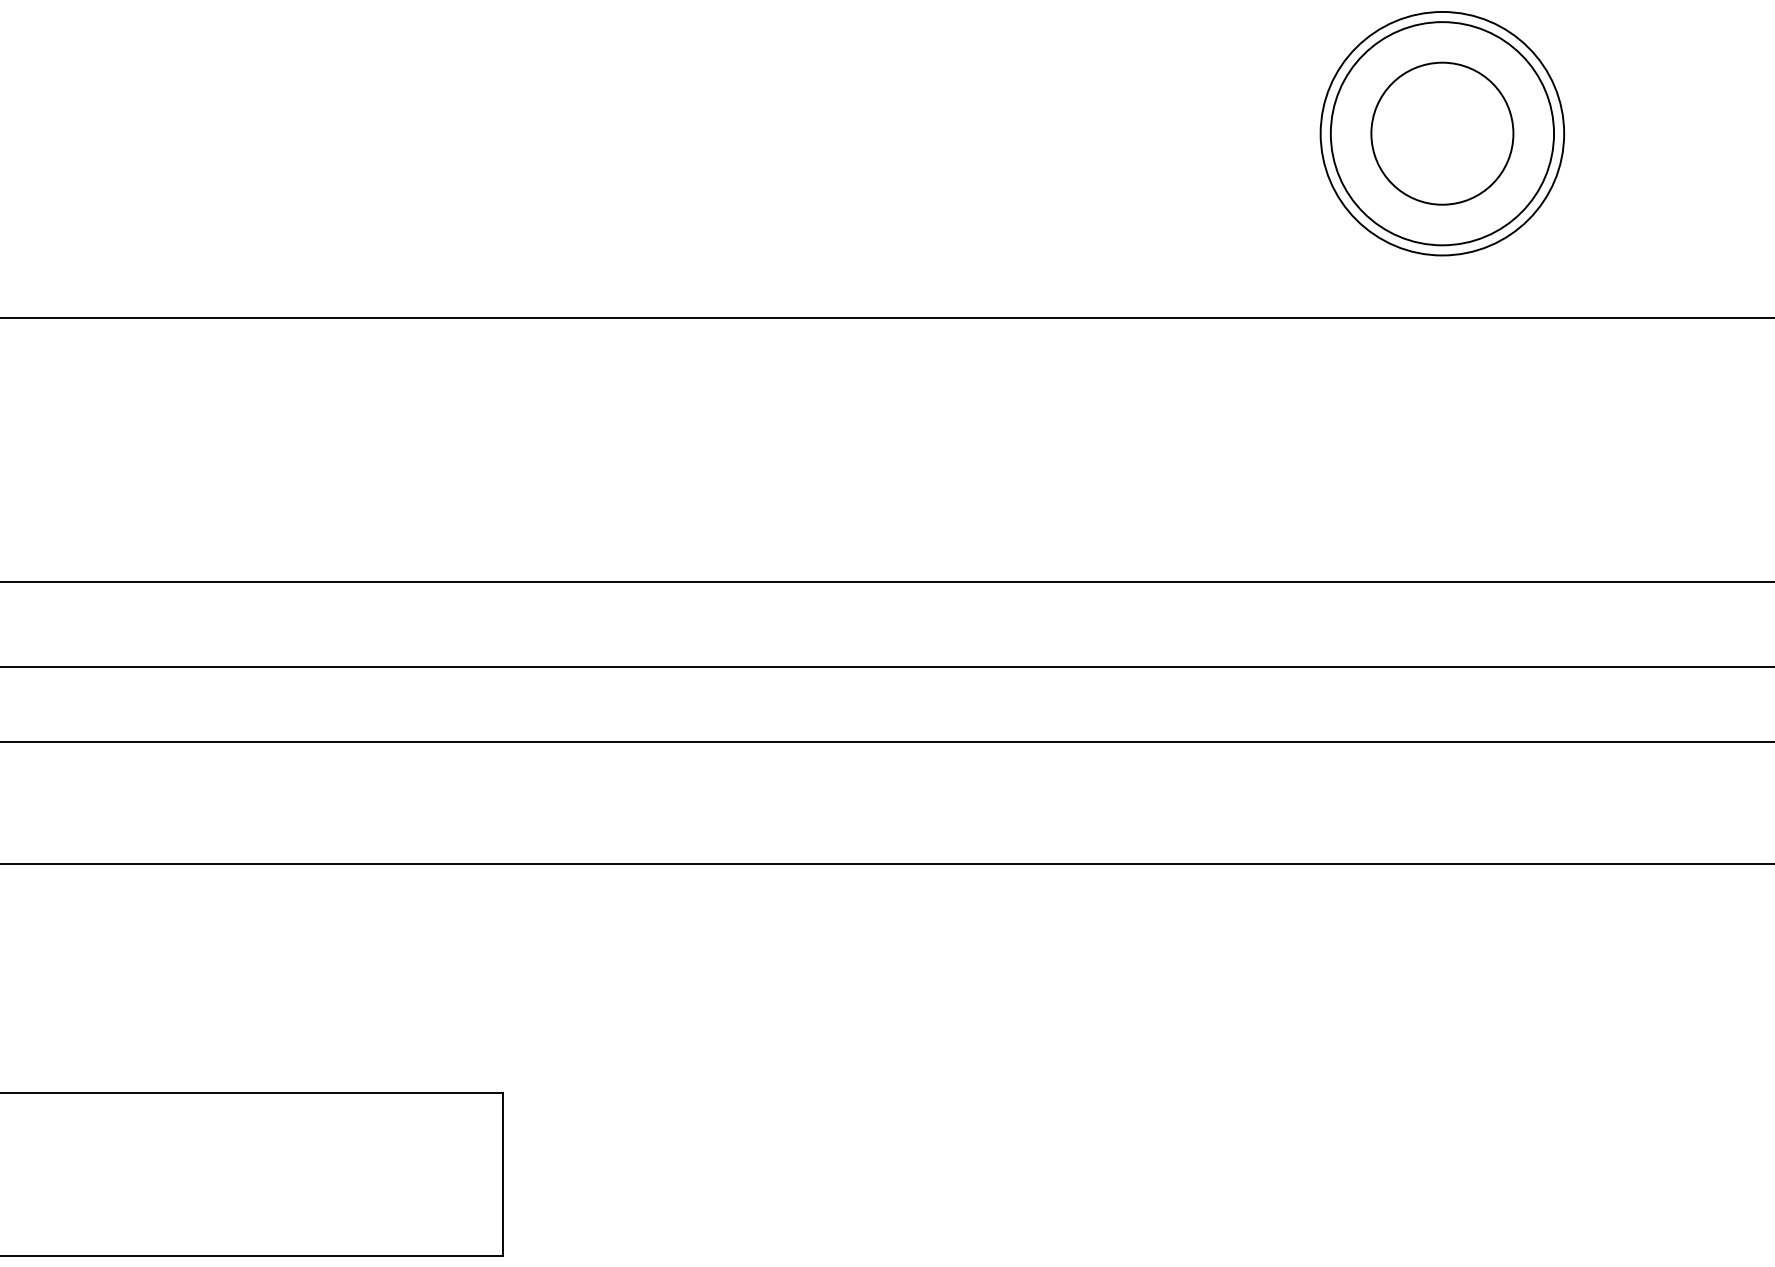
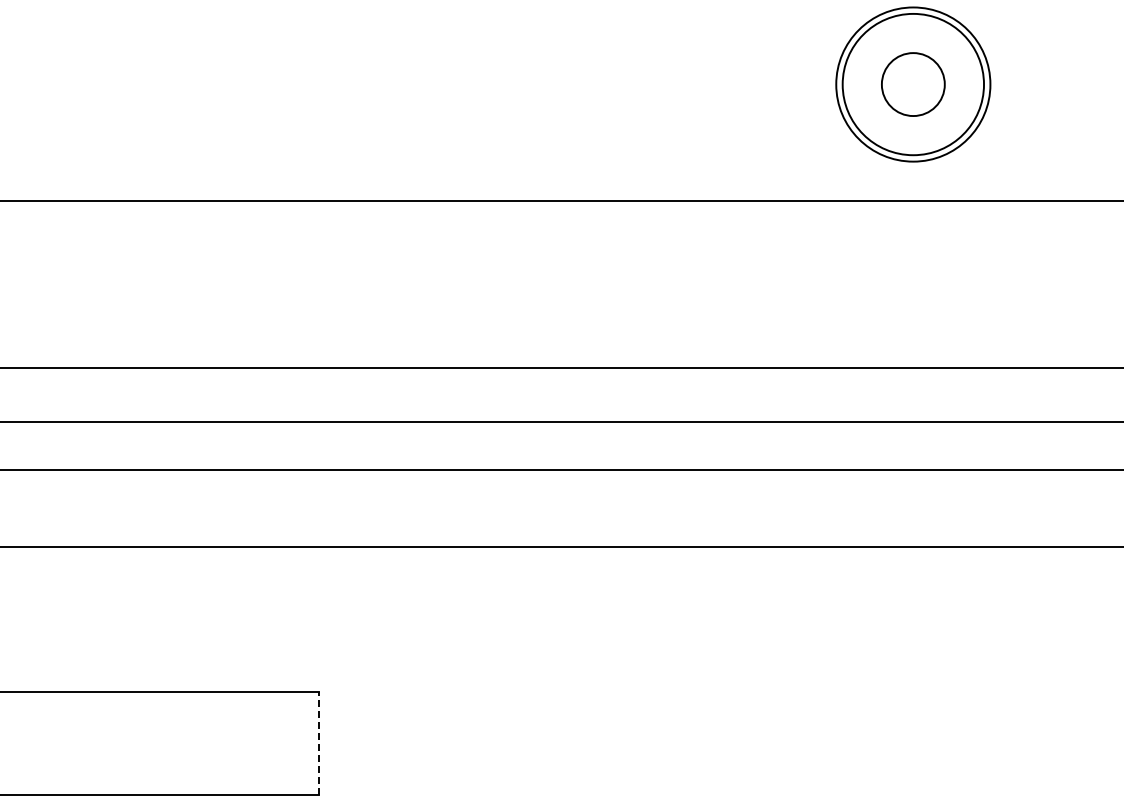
circle: (1442, 133) -> (913, 84), size x0.7
line: (502, 1174) -> (318, 743), solid -> dashed

